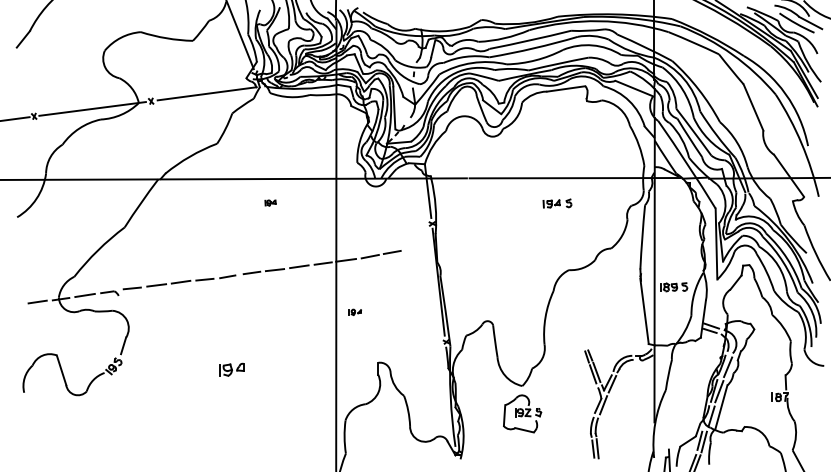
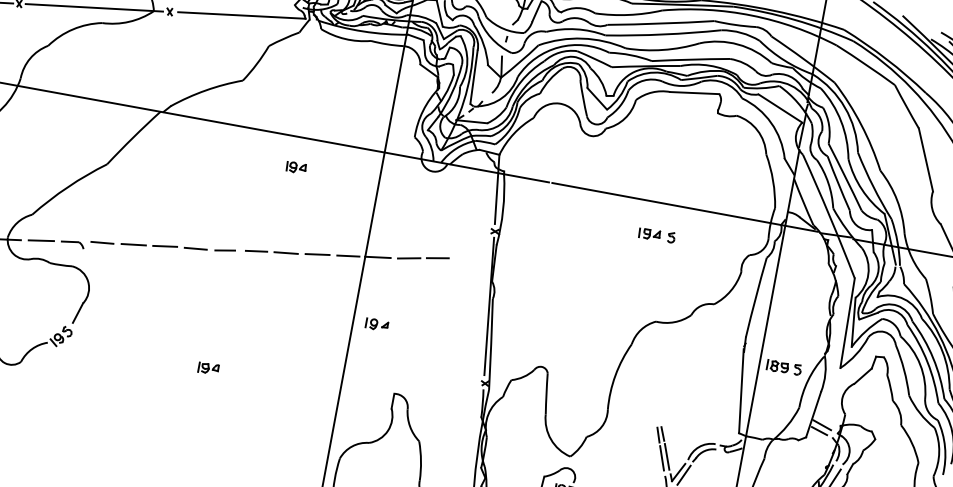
part: (270, 202) -> (296, 166), size x1.43
part: (355, 312) -> (377, 325), size x1.43
part: (231, 369) -> (208, 367), size x0.62

